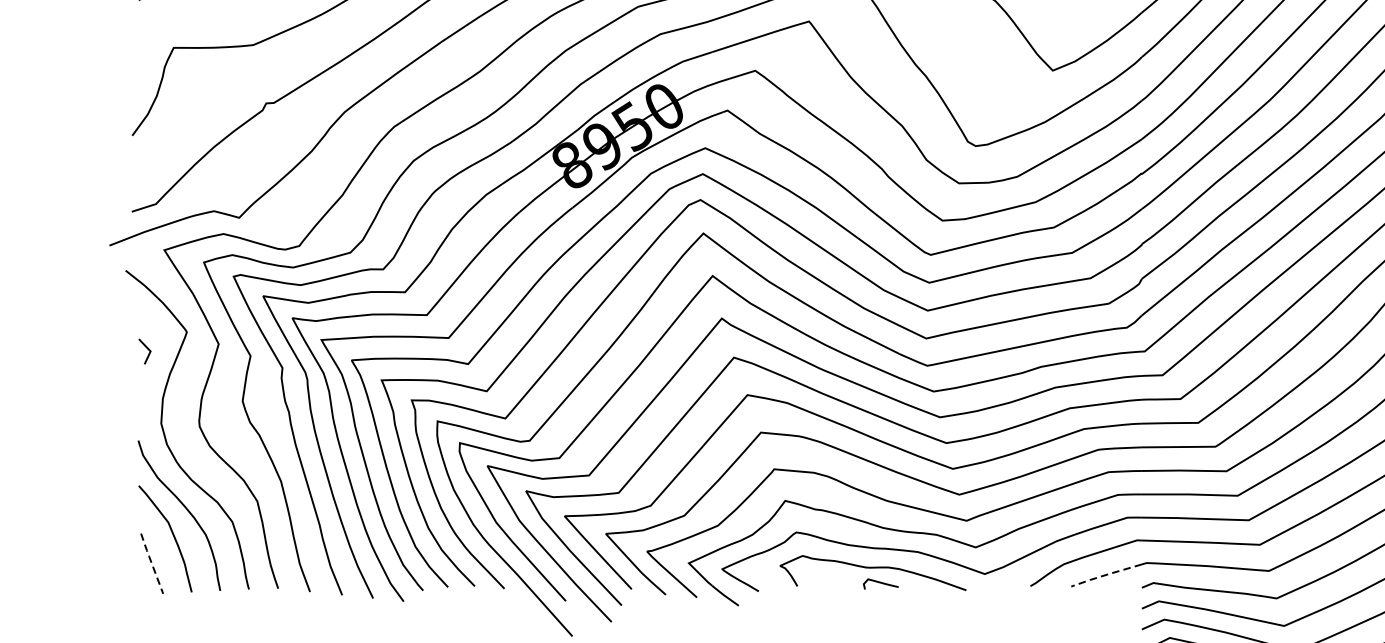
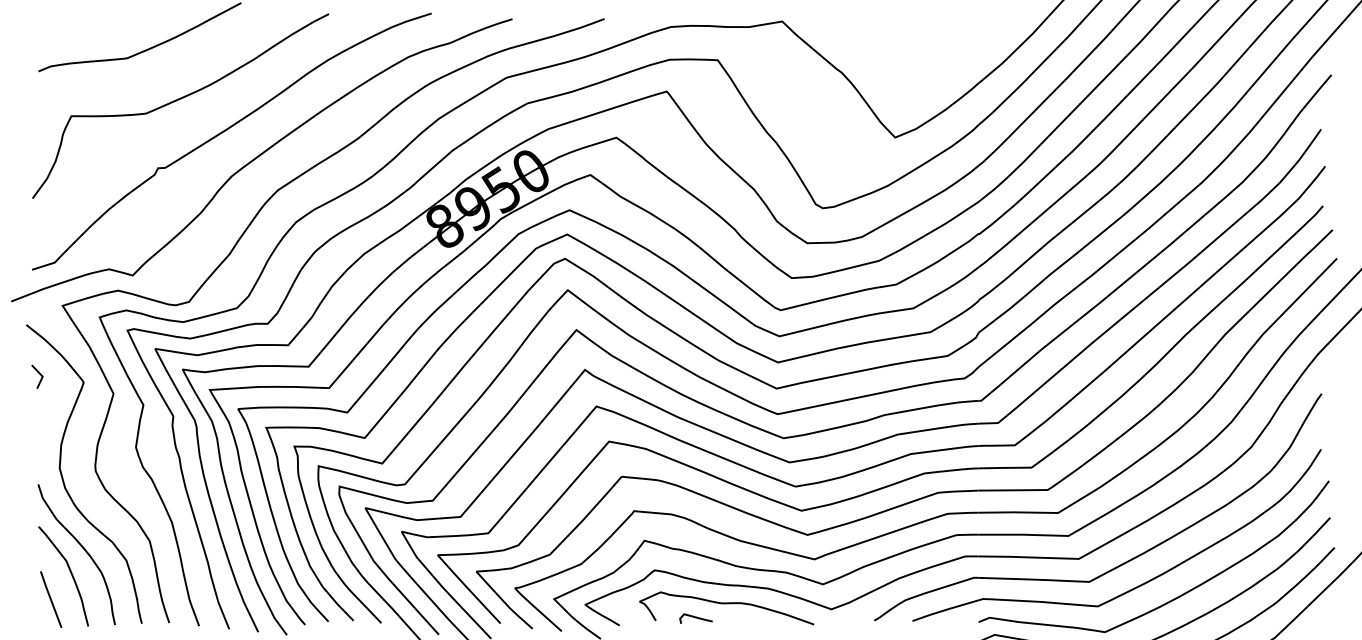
line: (147, 349) -> (39, 374), moved
line: (151, 563) -> (50, 599), dashed -> solid
line: (1106, 575) -> (945, 610), dashed -> solid
curve: (880, 583) -> (695, 618), moved

